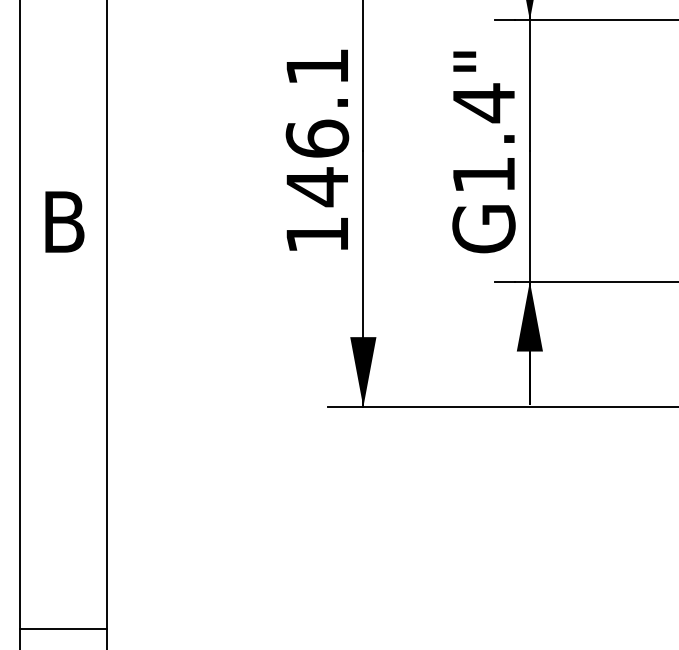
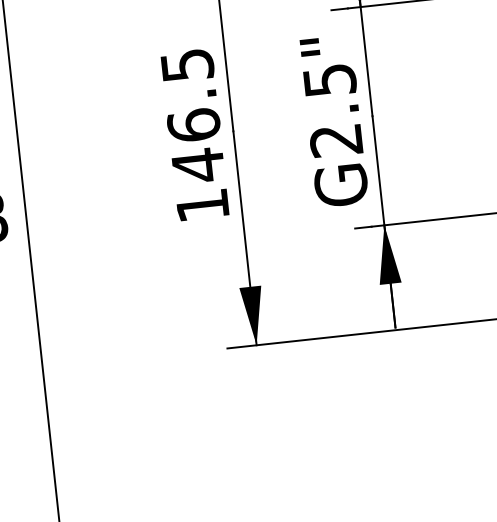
text: (317, 66) -> (187, 64), 146.1 -> 146.5
text: (483, 138) -> (332, 110), G1.4" -> G2.5"

